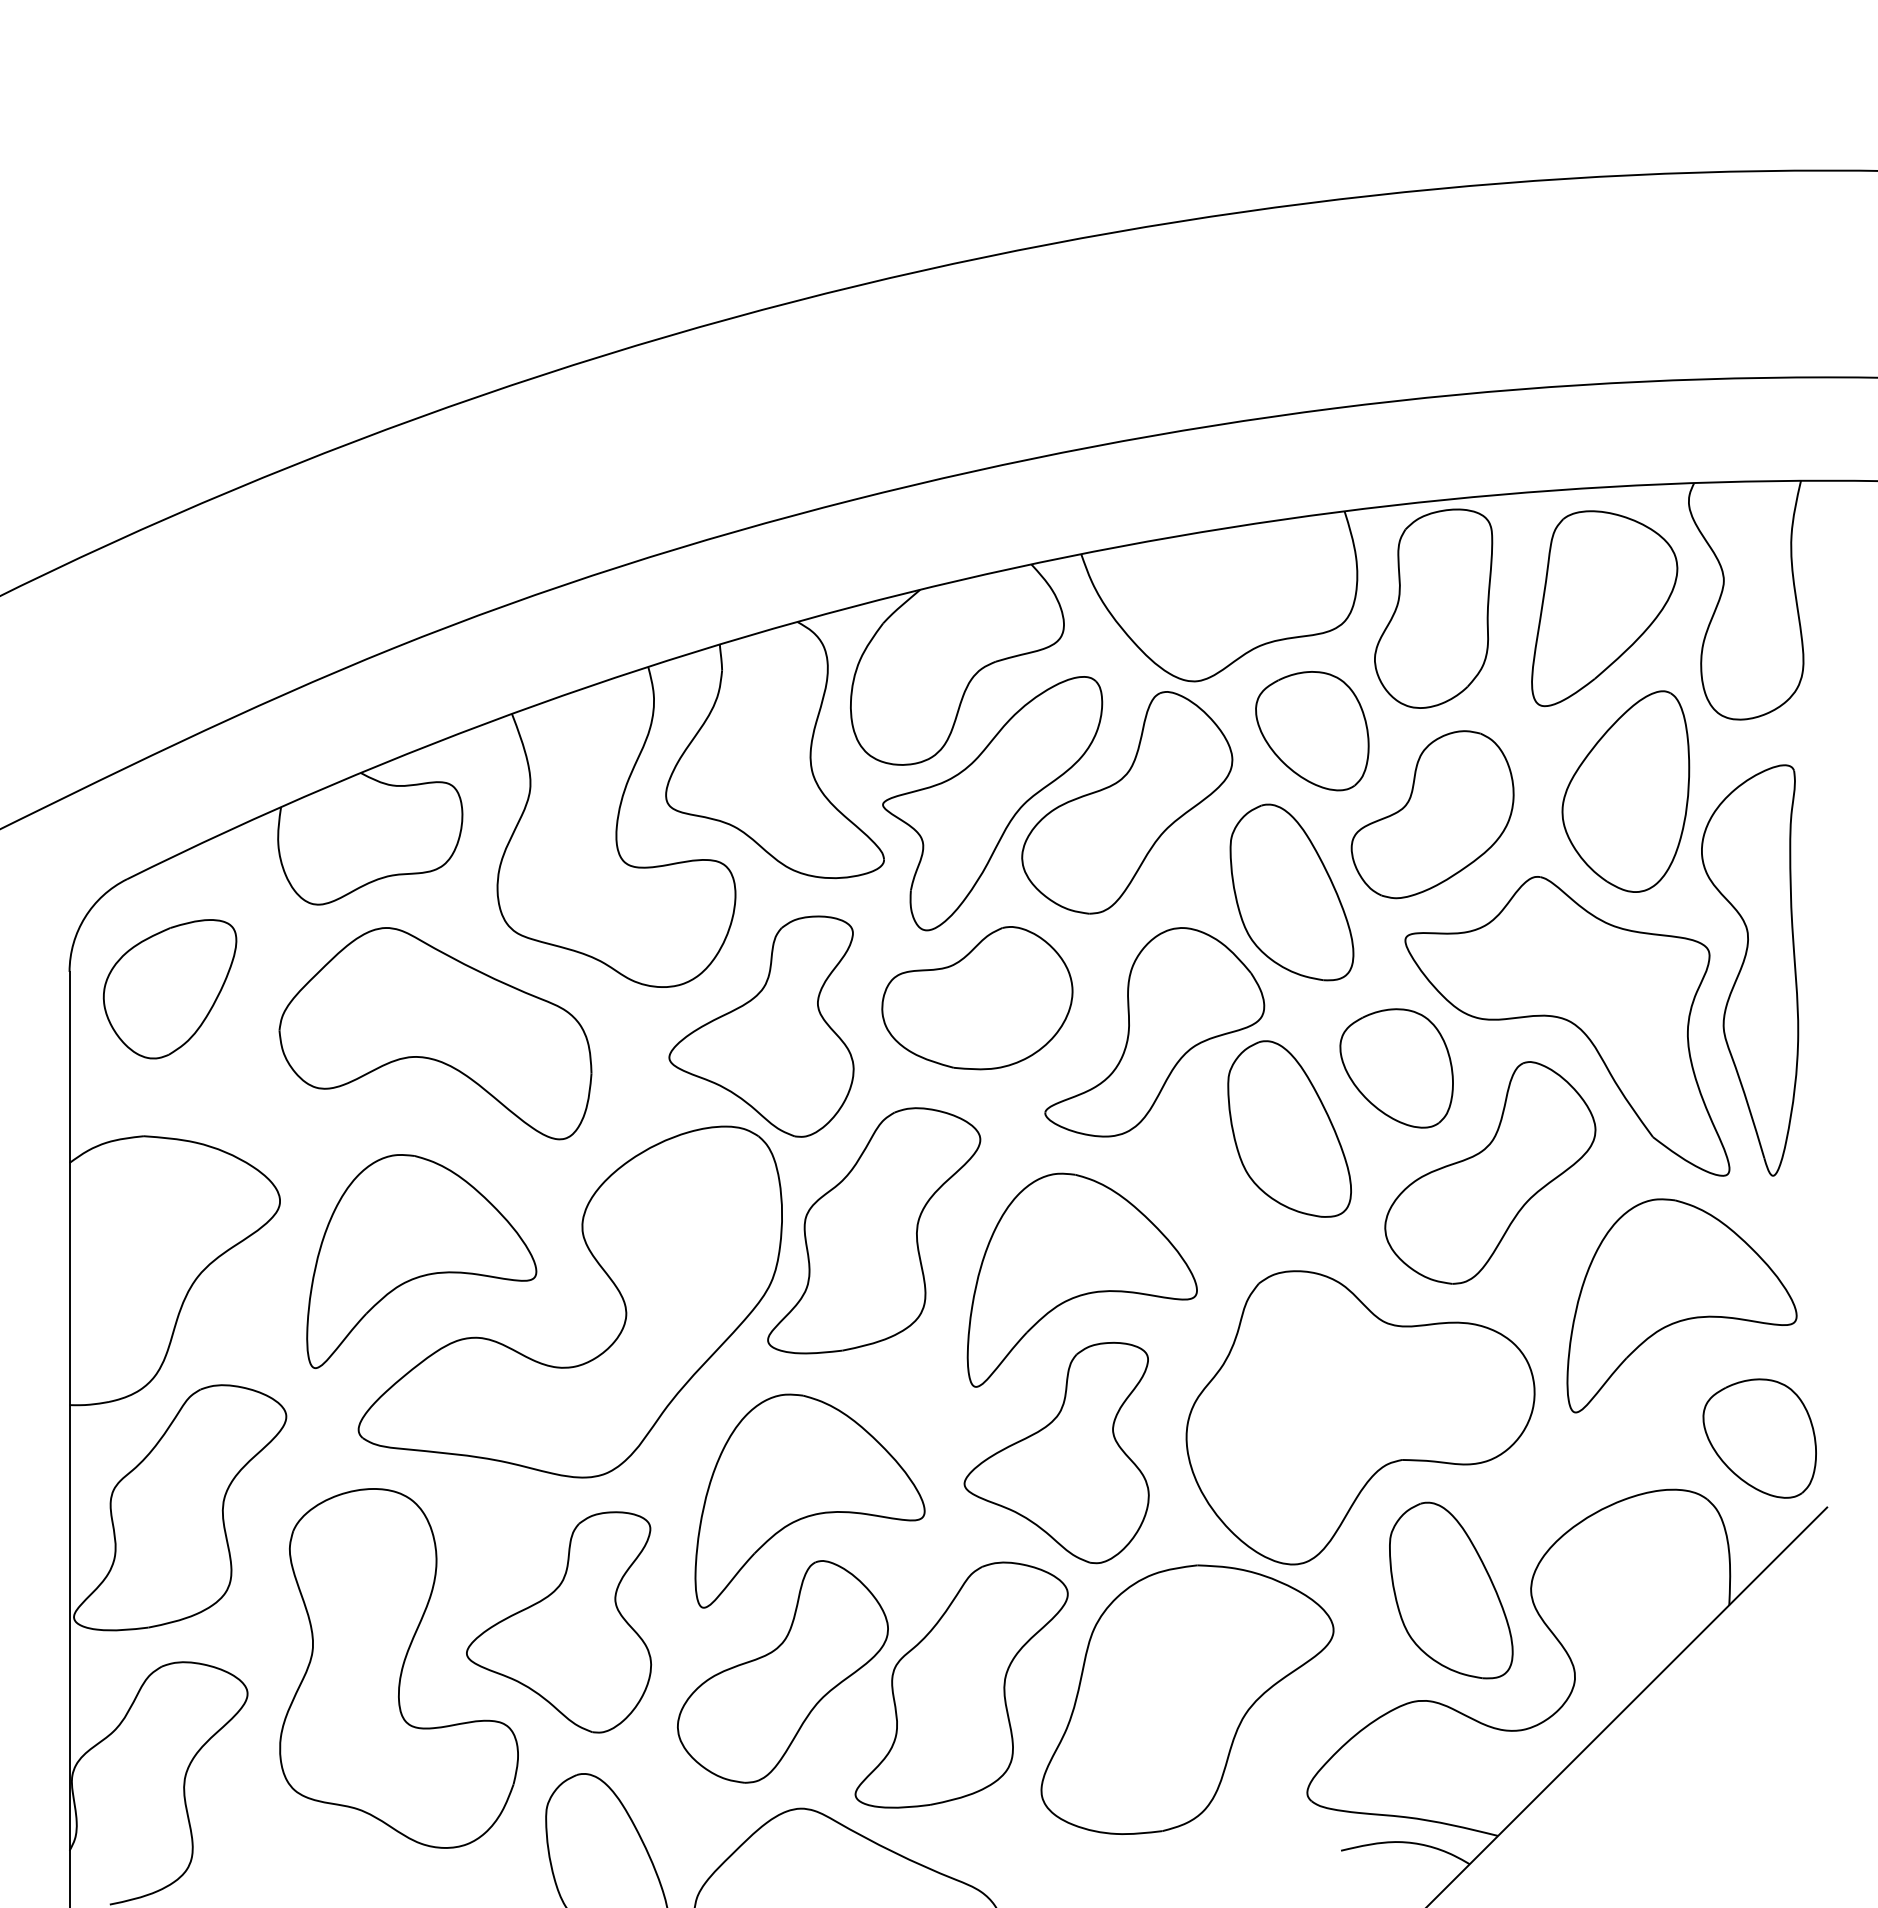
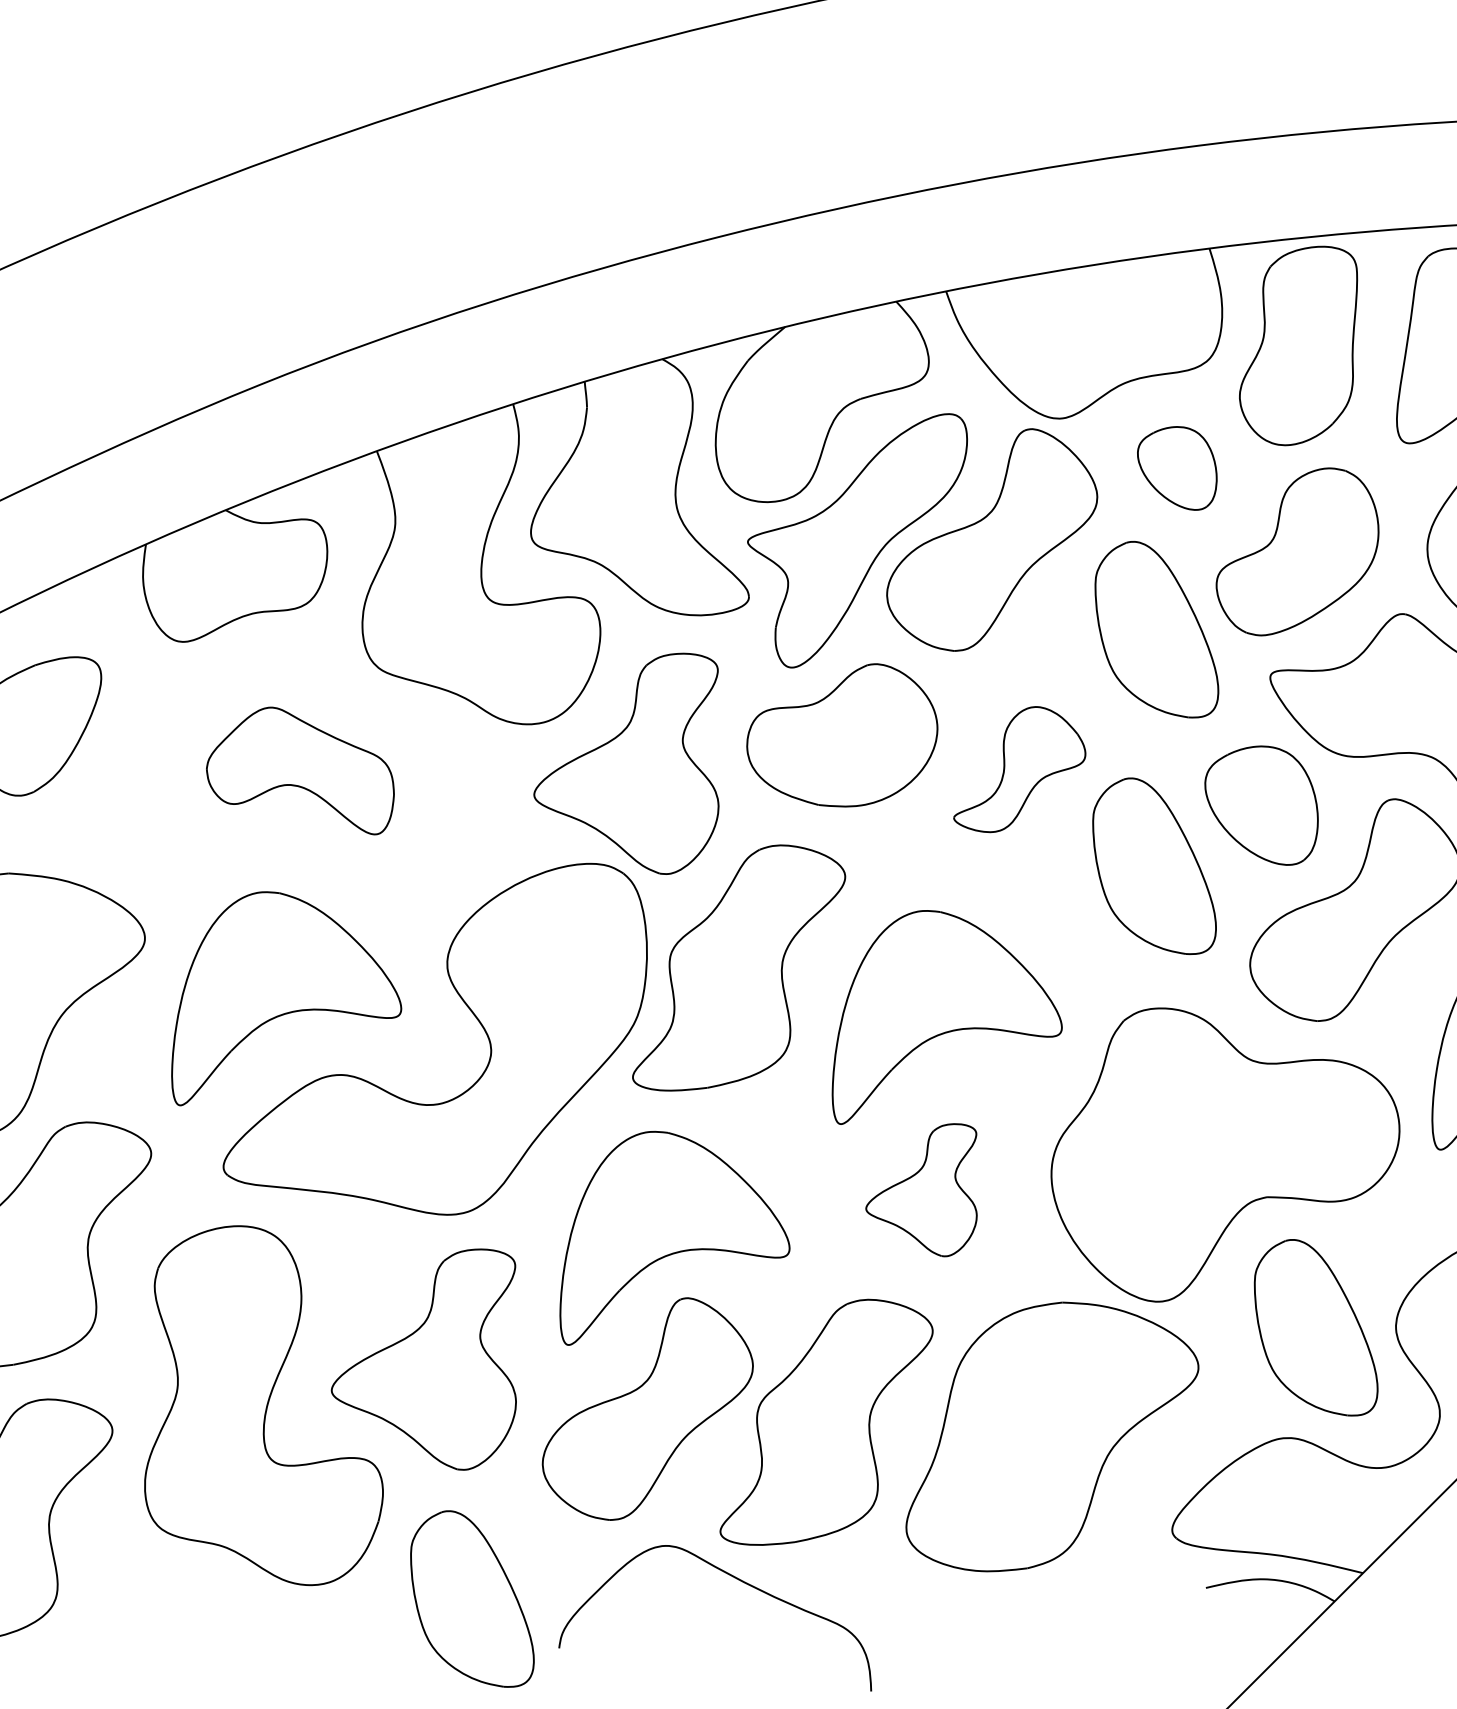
part: (1312, 731) -> (1177, 468), size x0.7
part: (1154, 1032) -> (1019, 769), size x0.6
part: (435, 1033) -> (300, 770), size x0.6
part: (1056, 1452) -> (921, 1189), size x0.6

